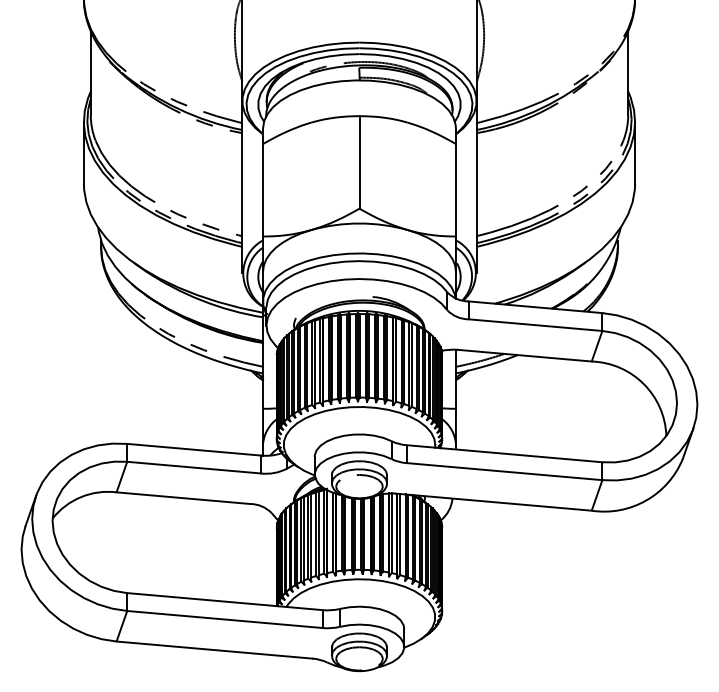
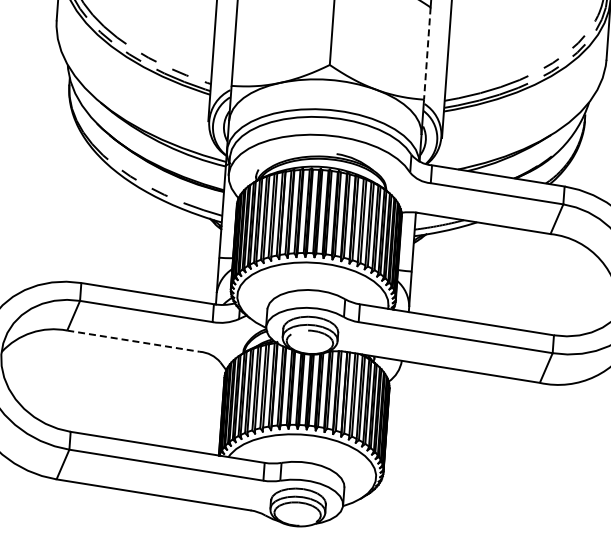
line: (455, 190) -> (426, 53), solid -> dashed
line: (183, 498) -> (133, 341), solid -> dashed

